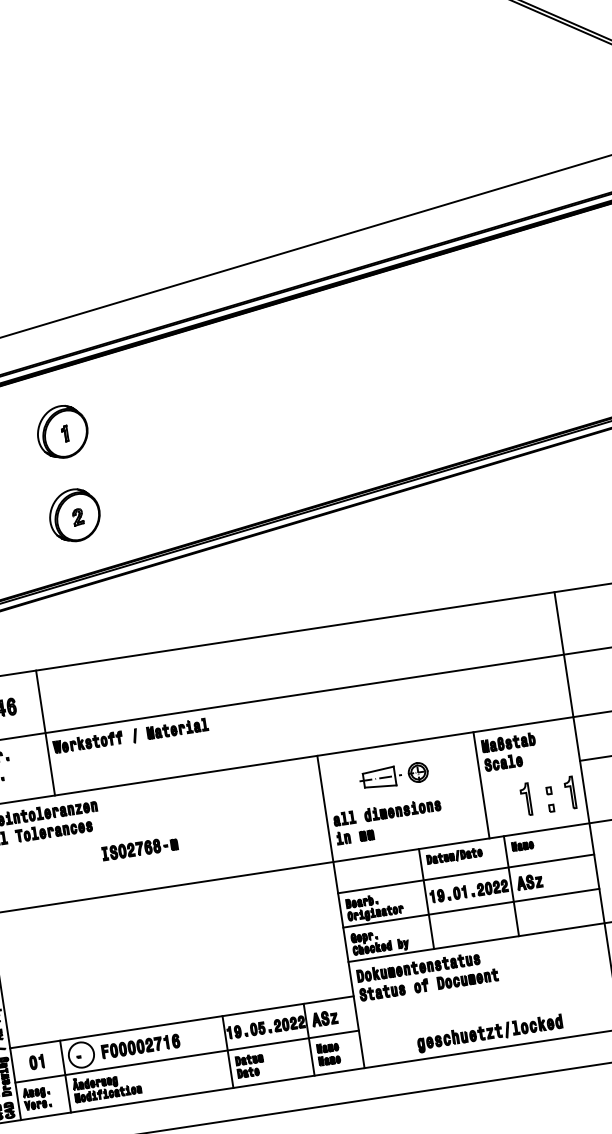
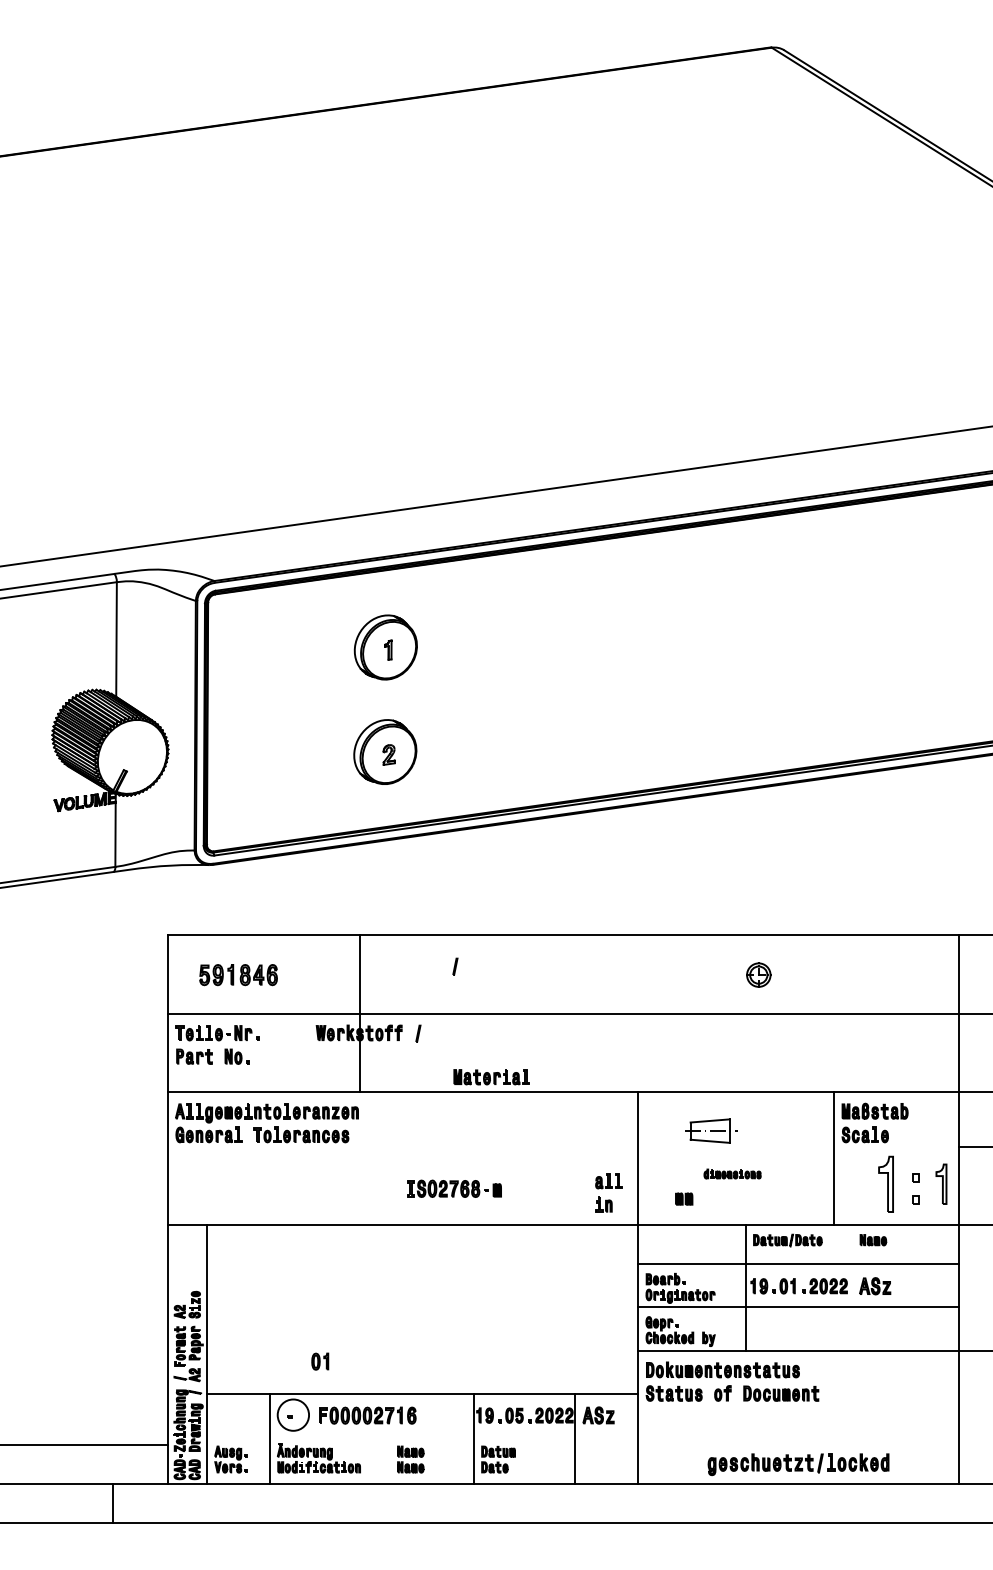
line: (156, 677) -> (455, 966), added
part: (177, 729) -> (491, 1077), moved
line: (45, 732) -> (360, 1013), moved
part: (417, 772) -> (758, 974), moved
part: (525, 799) -> (885, 1183), size x1.4
part: (402, 809) -> (732, 1173), size x0.6
part: (345, 827) -> (608, 1192), moved
part: (139, 848) -> (454, 1188), moved
line: (511, 885) -> (852, 1287), removed
part: (328, 1053) -> (410, 1459), moved
line: (186, 1056) -> (422, 1436), removed
part: (36, 1062) -> (320, 1361), moved

